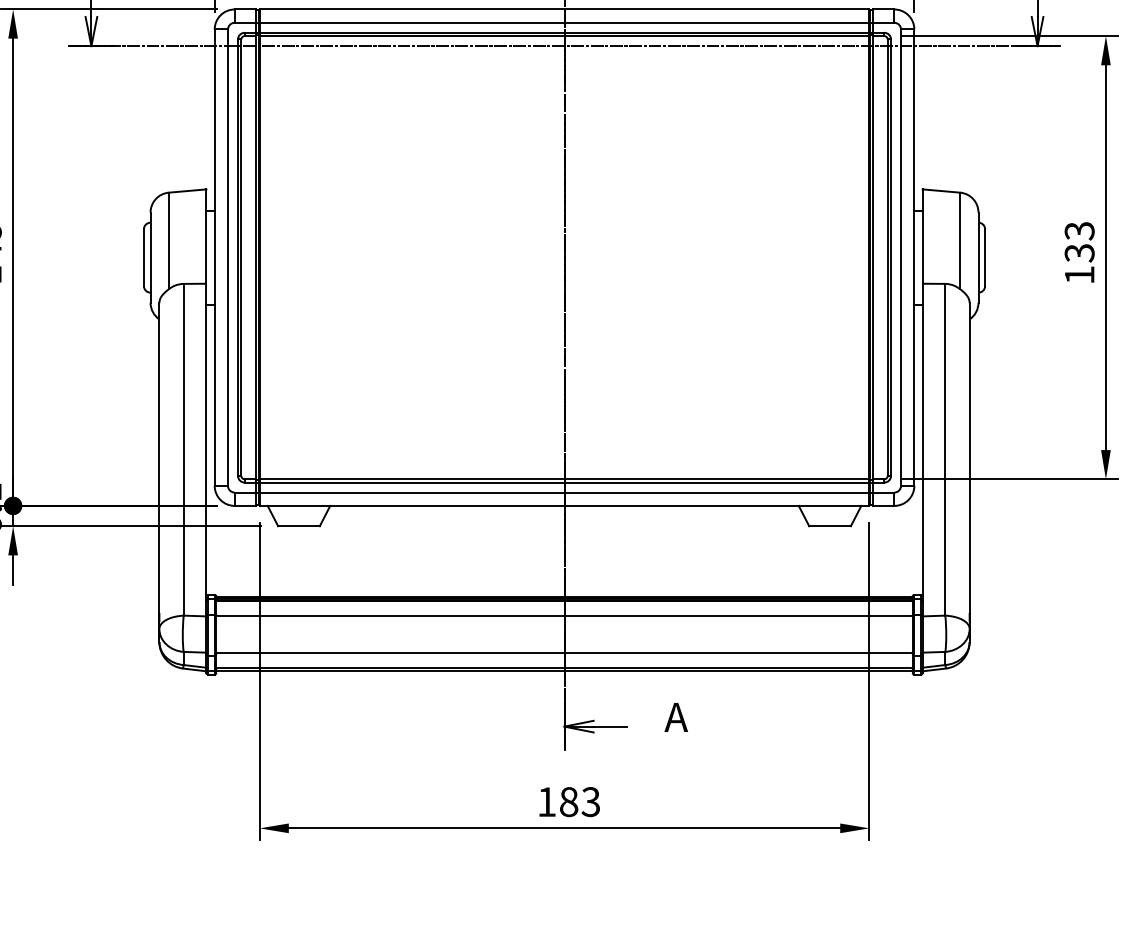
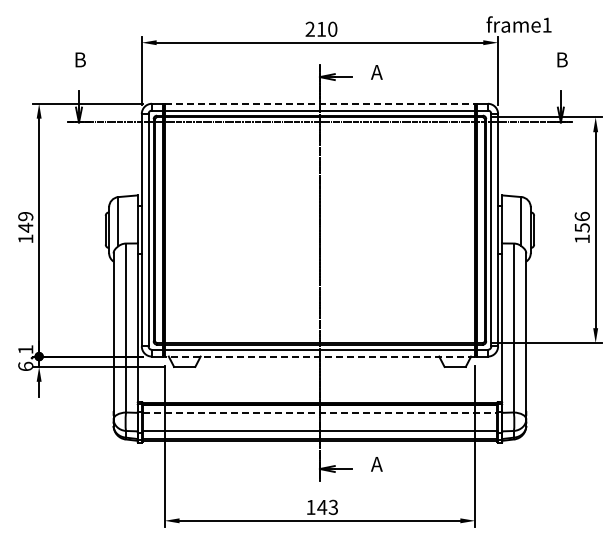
line: (565, 8) -> (320, 103), solid -> dashed
text: (1078, 240) -> (581, 221), 133 -> 156
line: (563, 505) -> (319, 356), solid -> dashed
line: (565, 615) -> (320, 412), solid -> dashed
text: (569, 802) -> (322, 507), 183 -> 143

